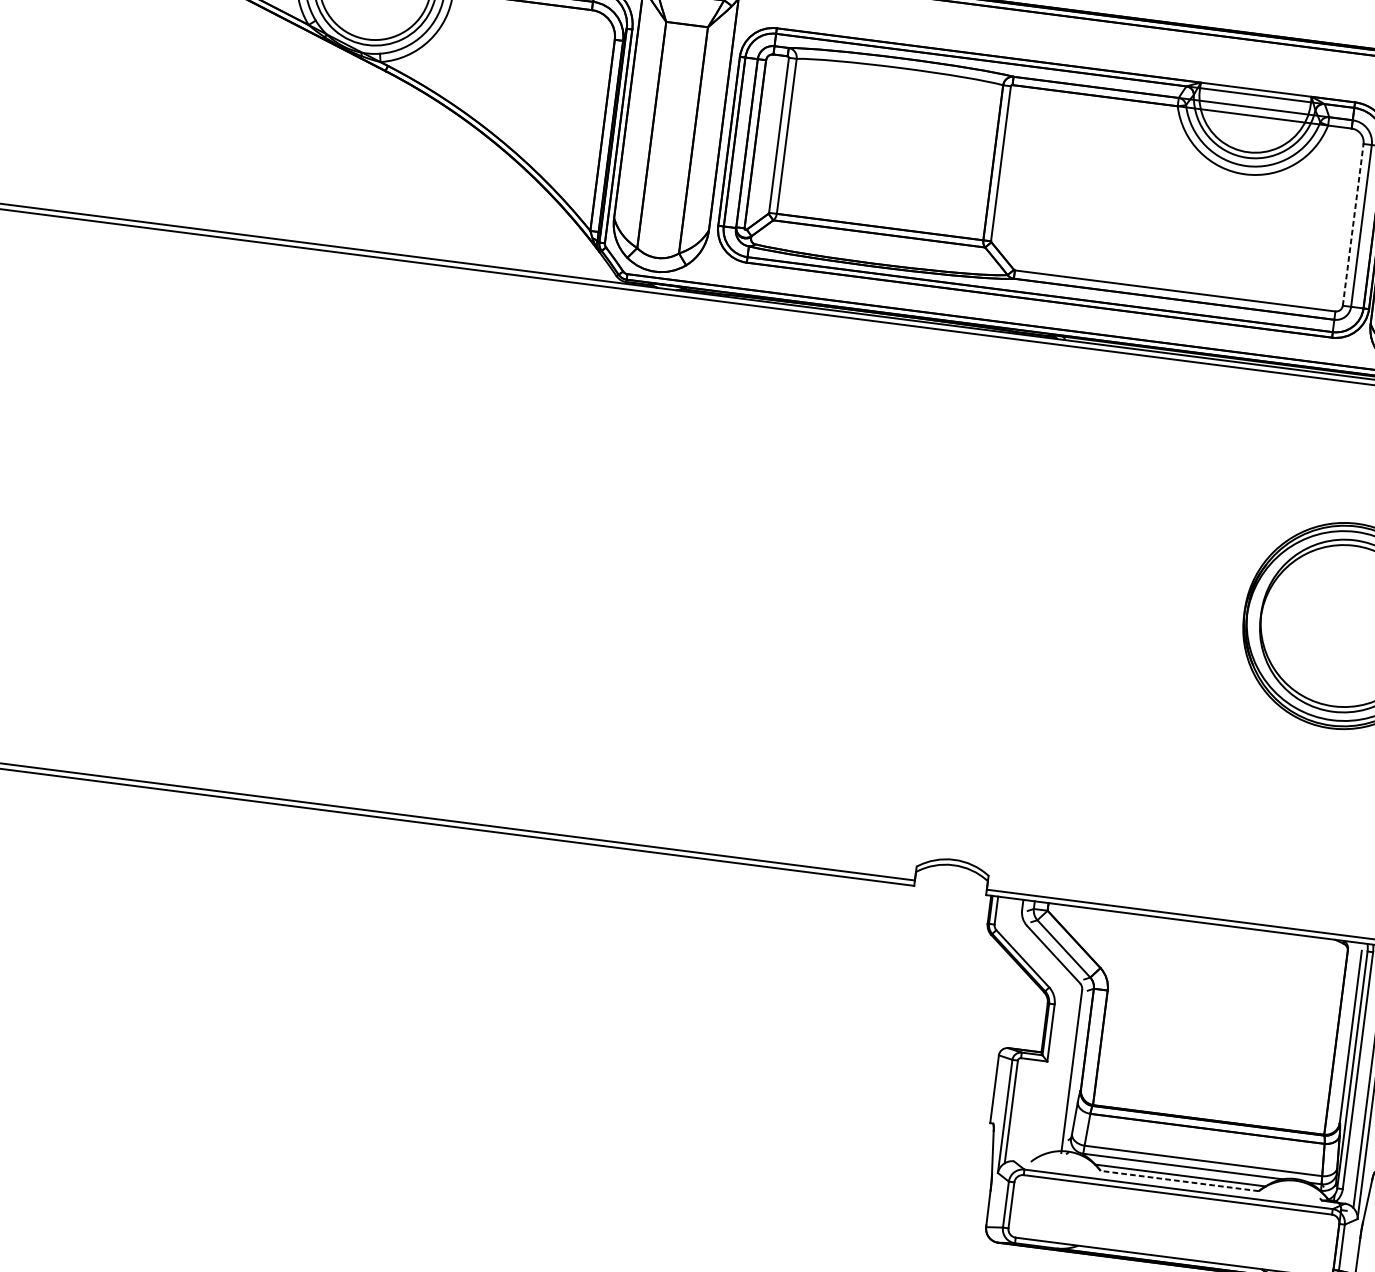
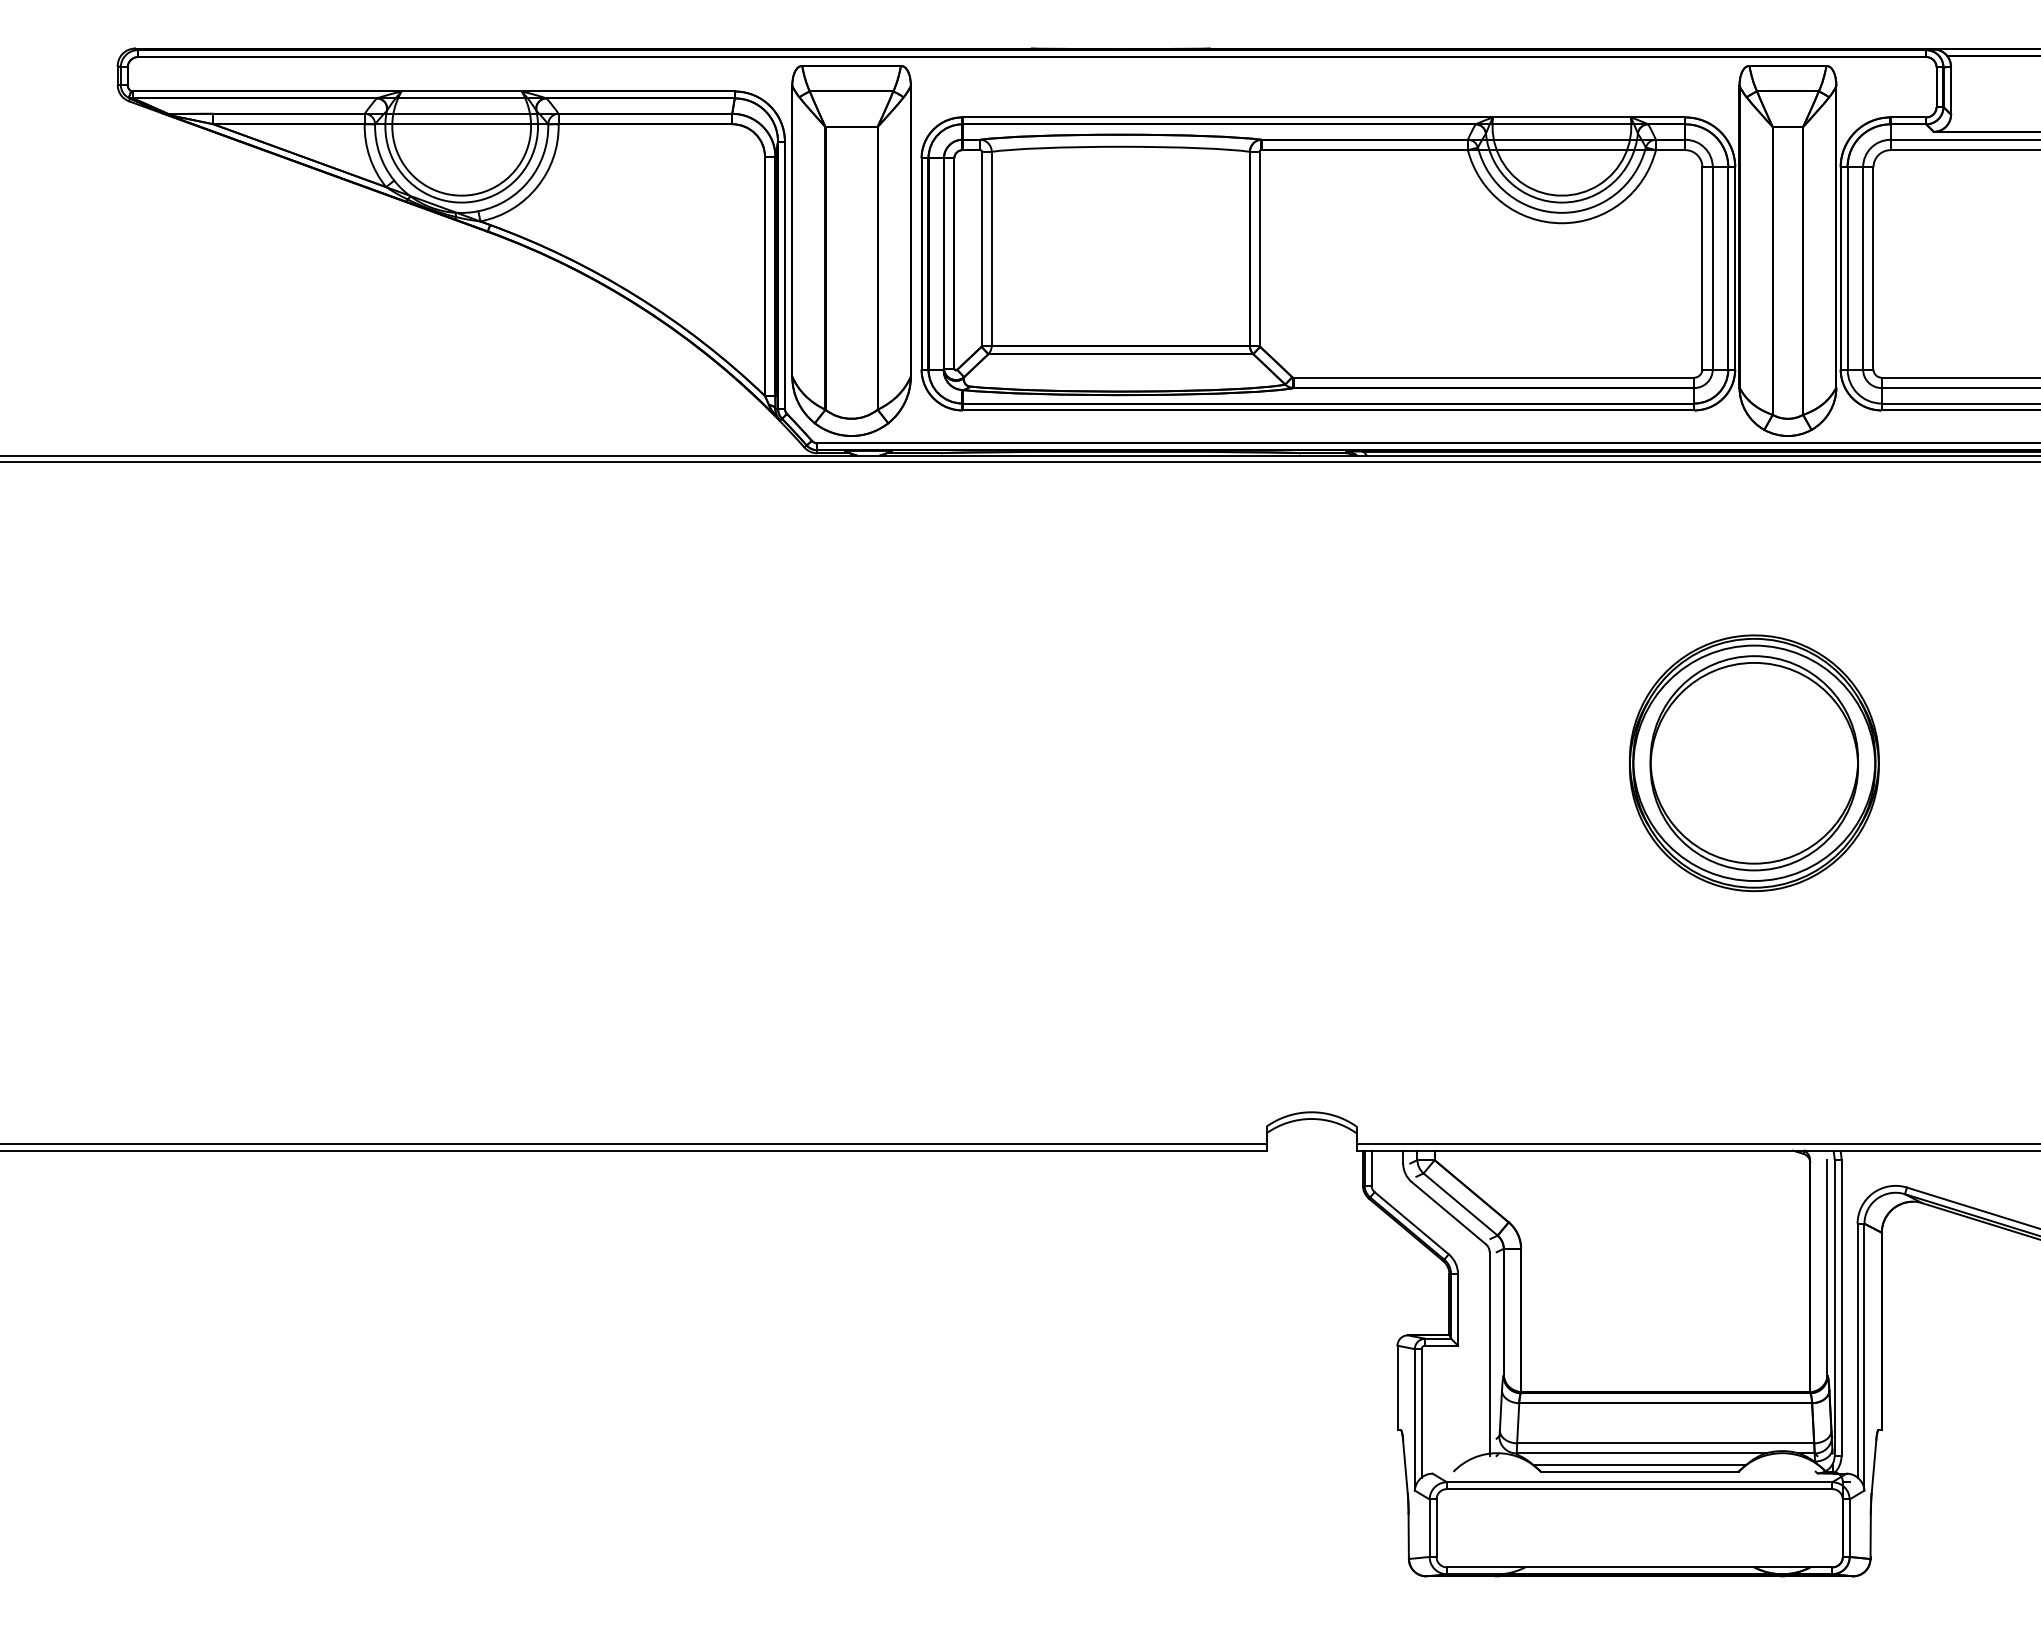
line: (1353, 224) -> (1702, 267), dashed -> solid
line: (1179, 1180) -> (1639, 1471), dashed -> solid

